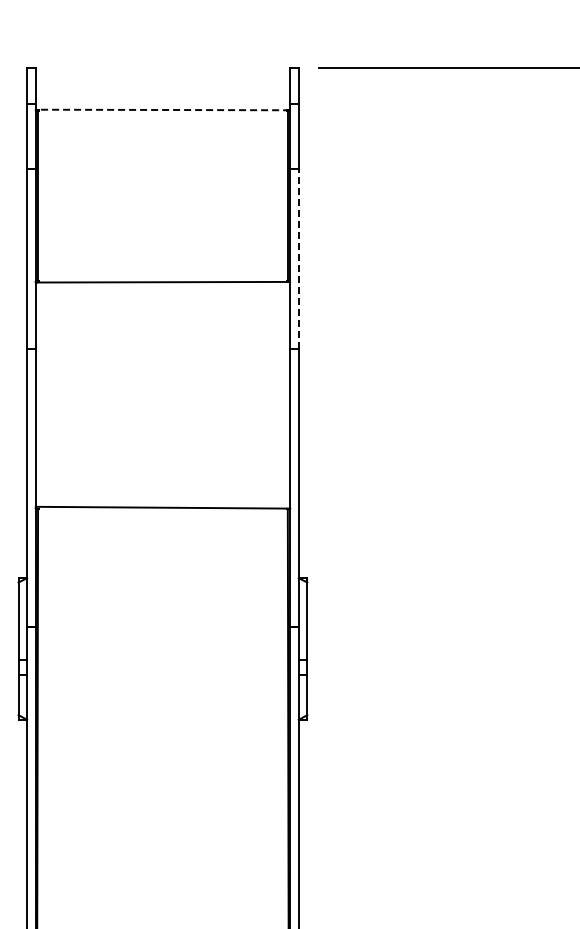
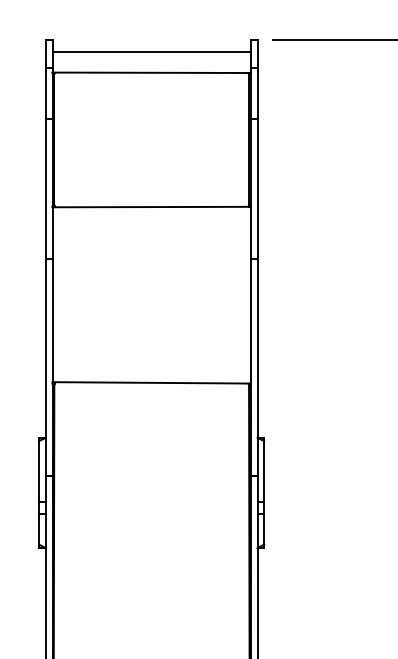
line: (162, 83) -> (151, 52), added
line: (162, 110) -> (151, 73), dashed -> solid
line: (298, 259) -> (257, 189), dashed -> solid

